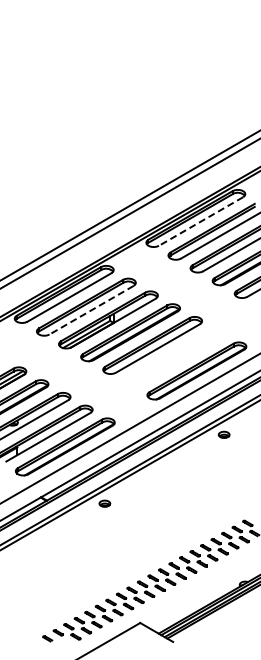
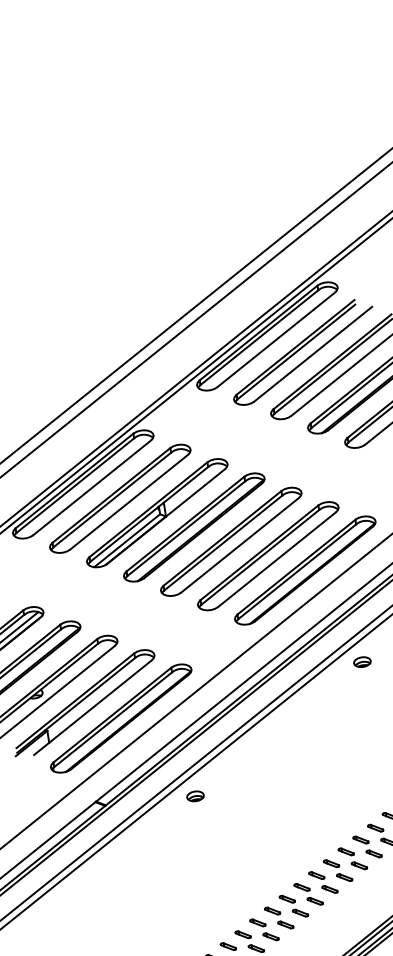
line: (201, 221) -> (276, 339), dashed -> solid
line: (91, 310) -> (129, 502), dashed -> solid
part: (174, 357) -> (267, 555), added

